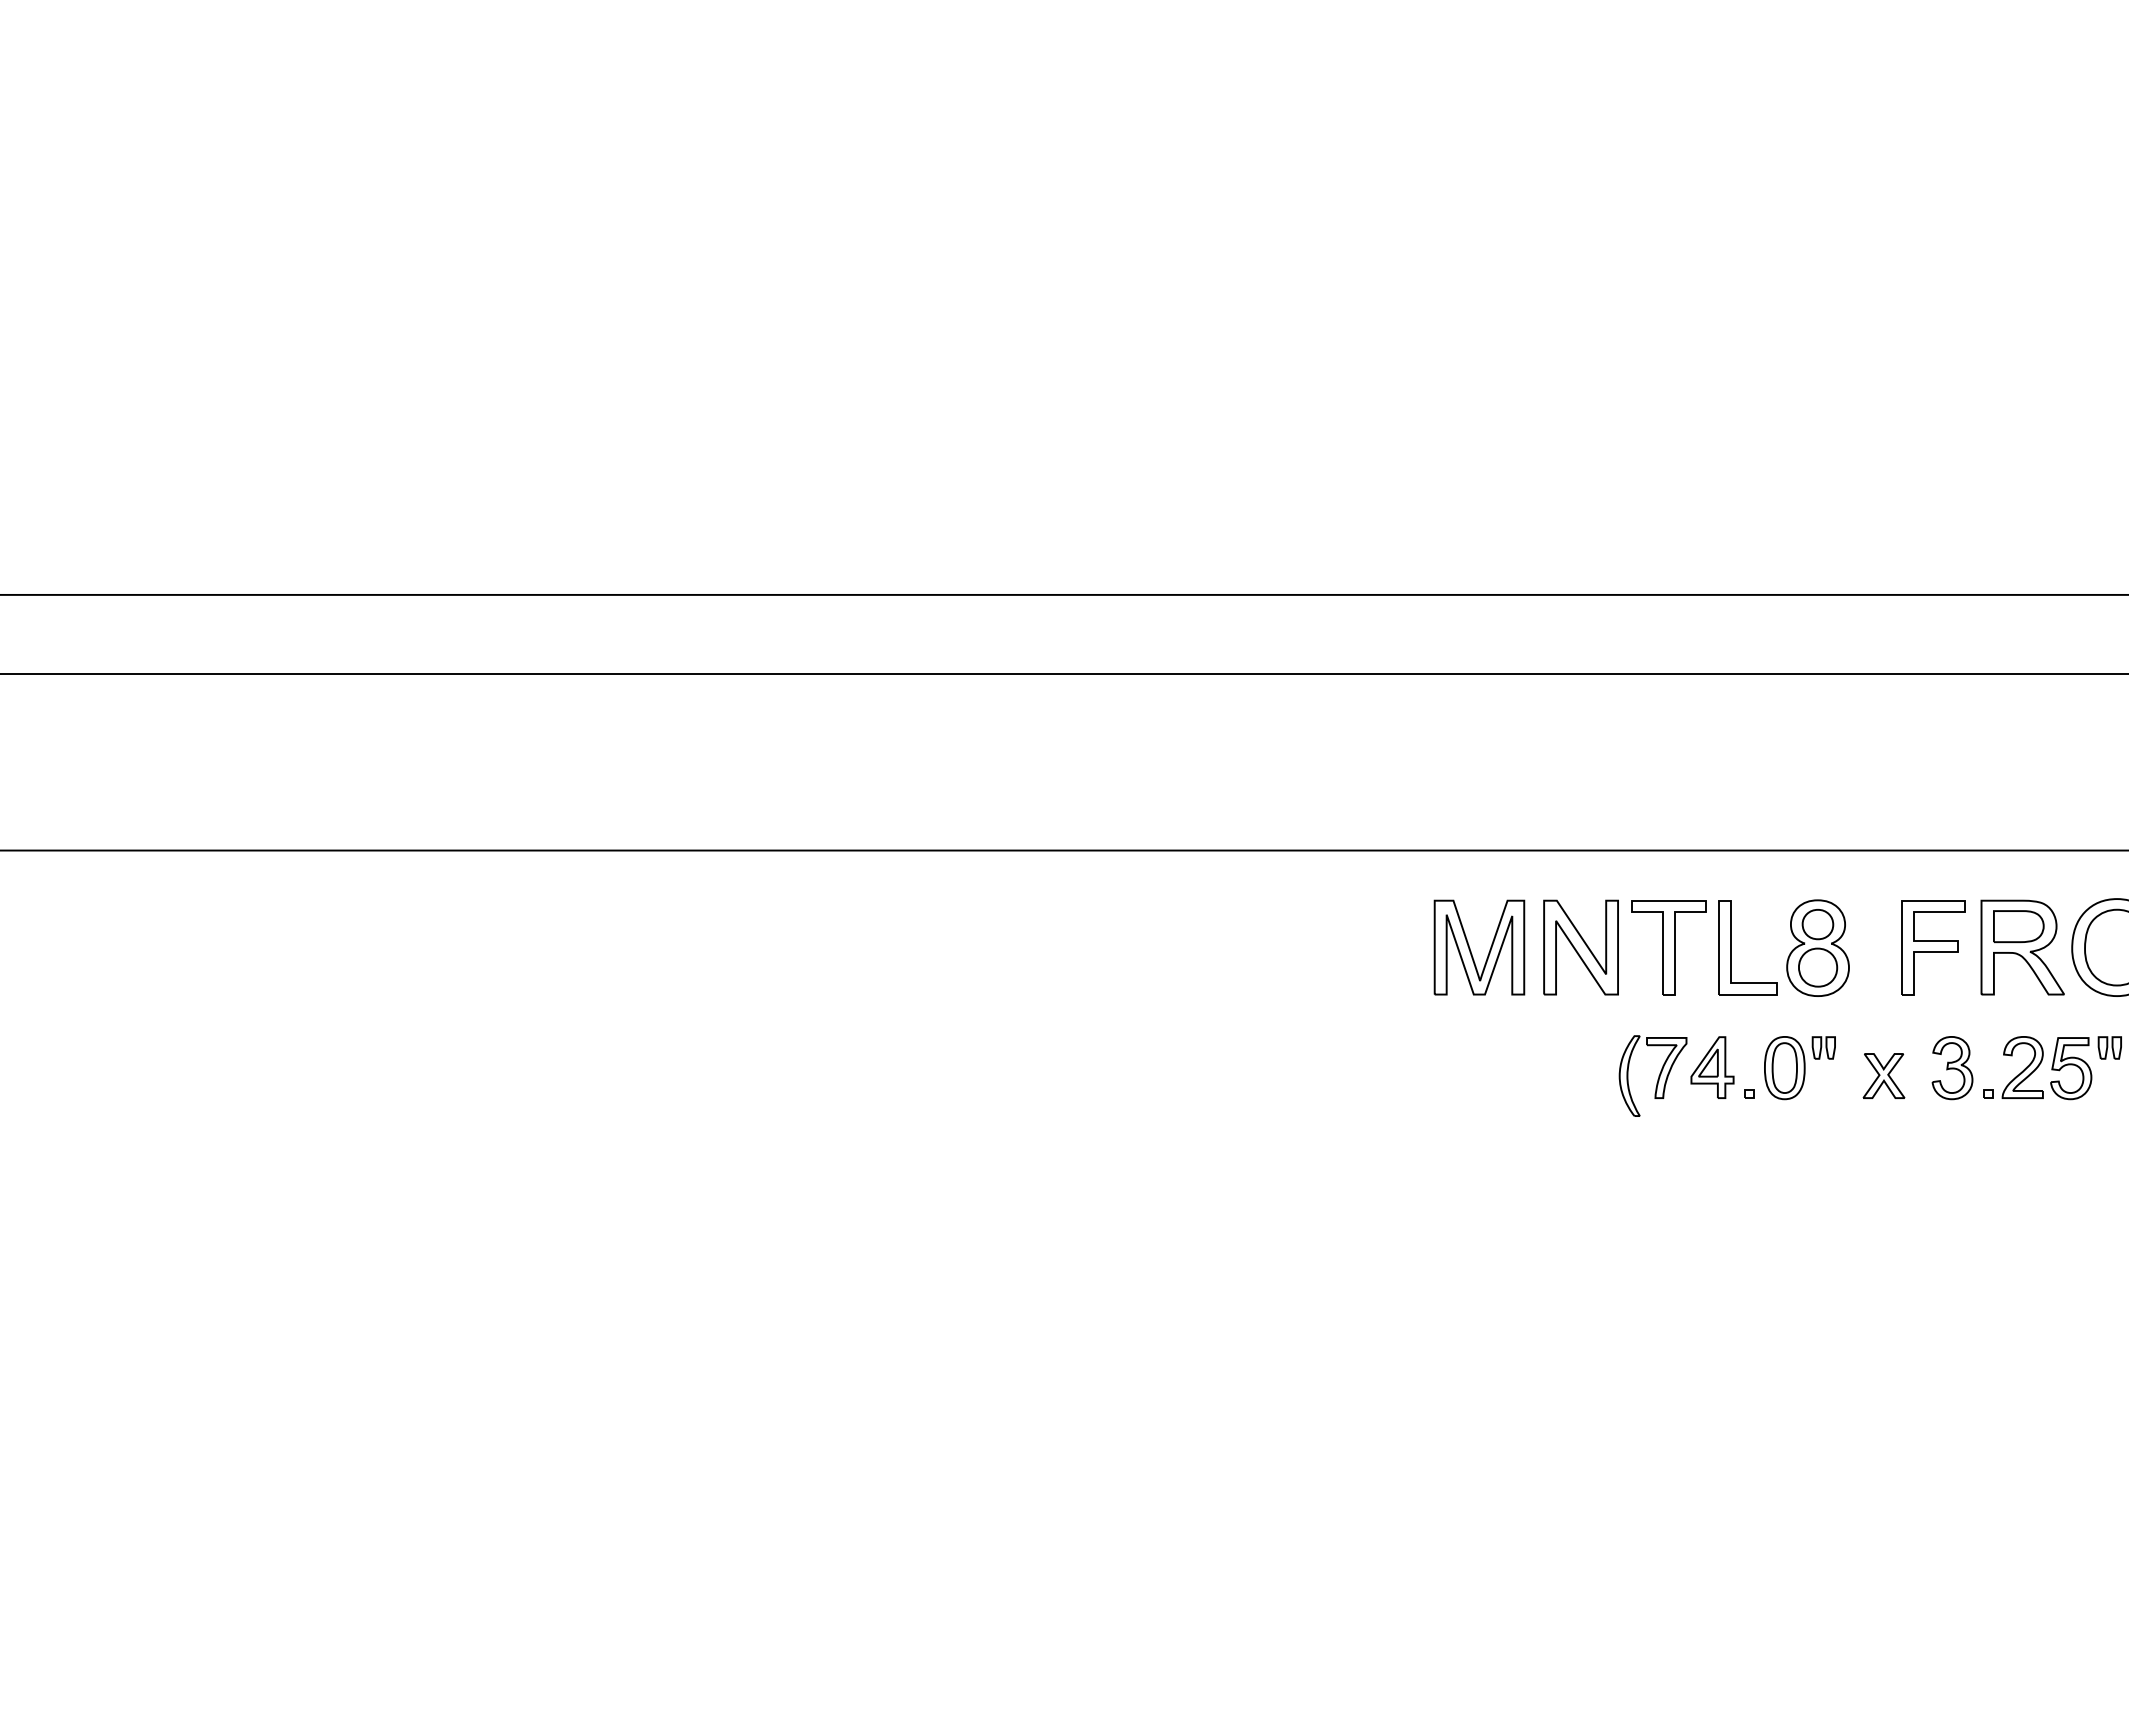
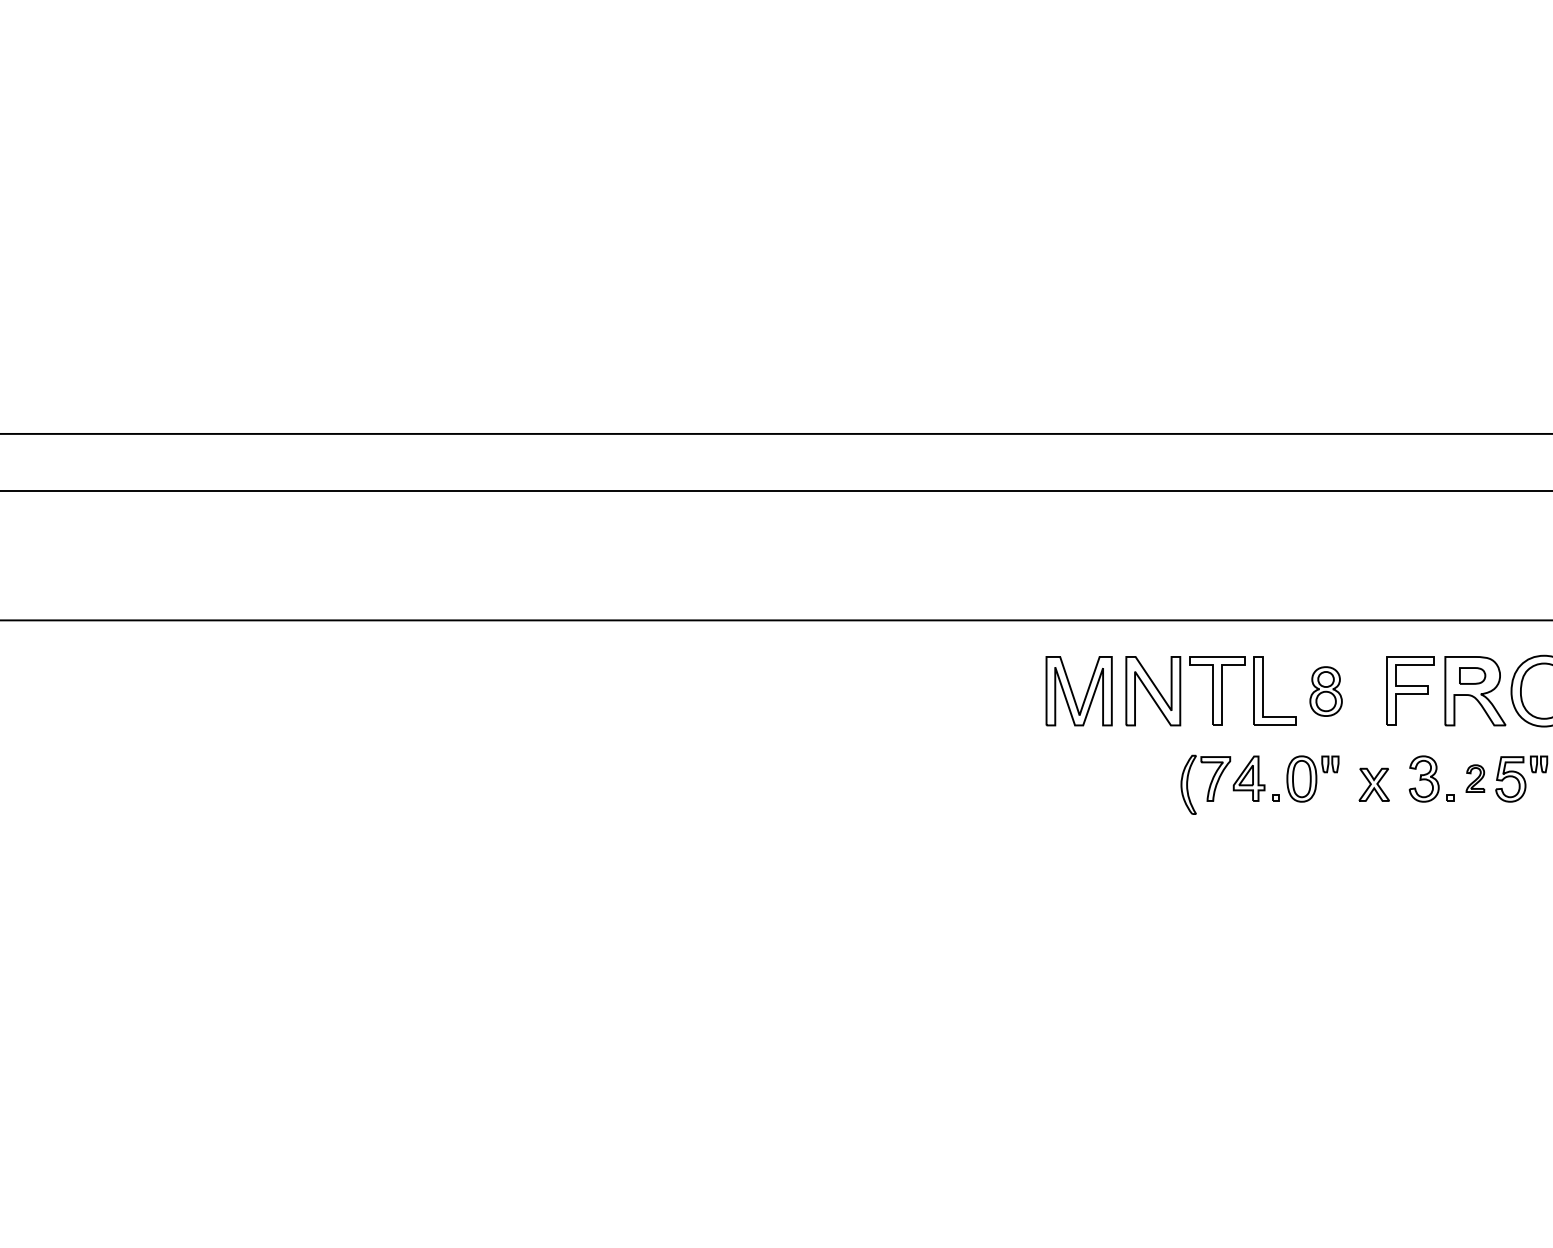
part: (2018, 926) -> (1472, 675), size x0.7
part: (1817, 947) -> (1325, 691), size x0.7
part: (2022, 1067) -> (1475, 778), size x0.6

